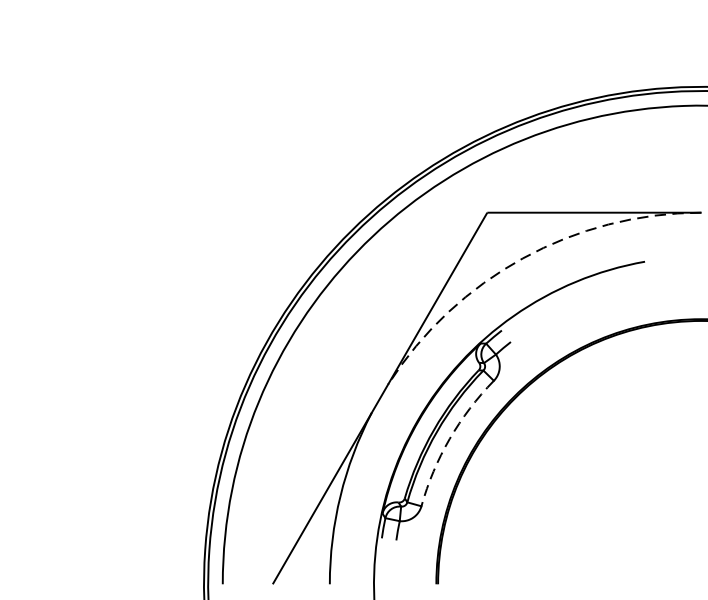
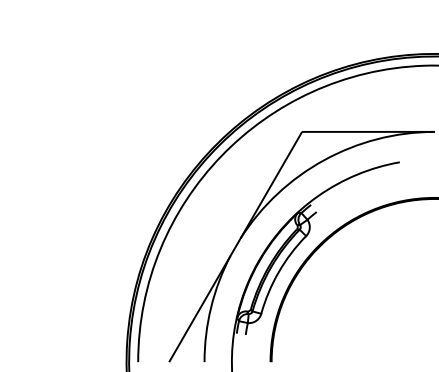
arc: (523, 258) -> (324, 160), dashed -> solid
arc: (449, 439) -> (278, 272), dashed -> solid

